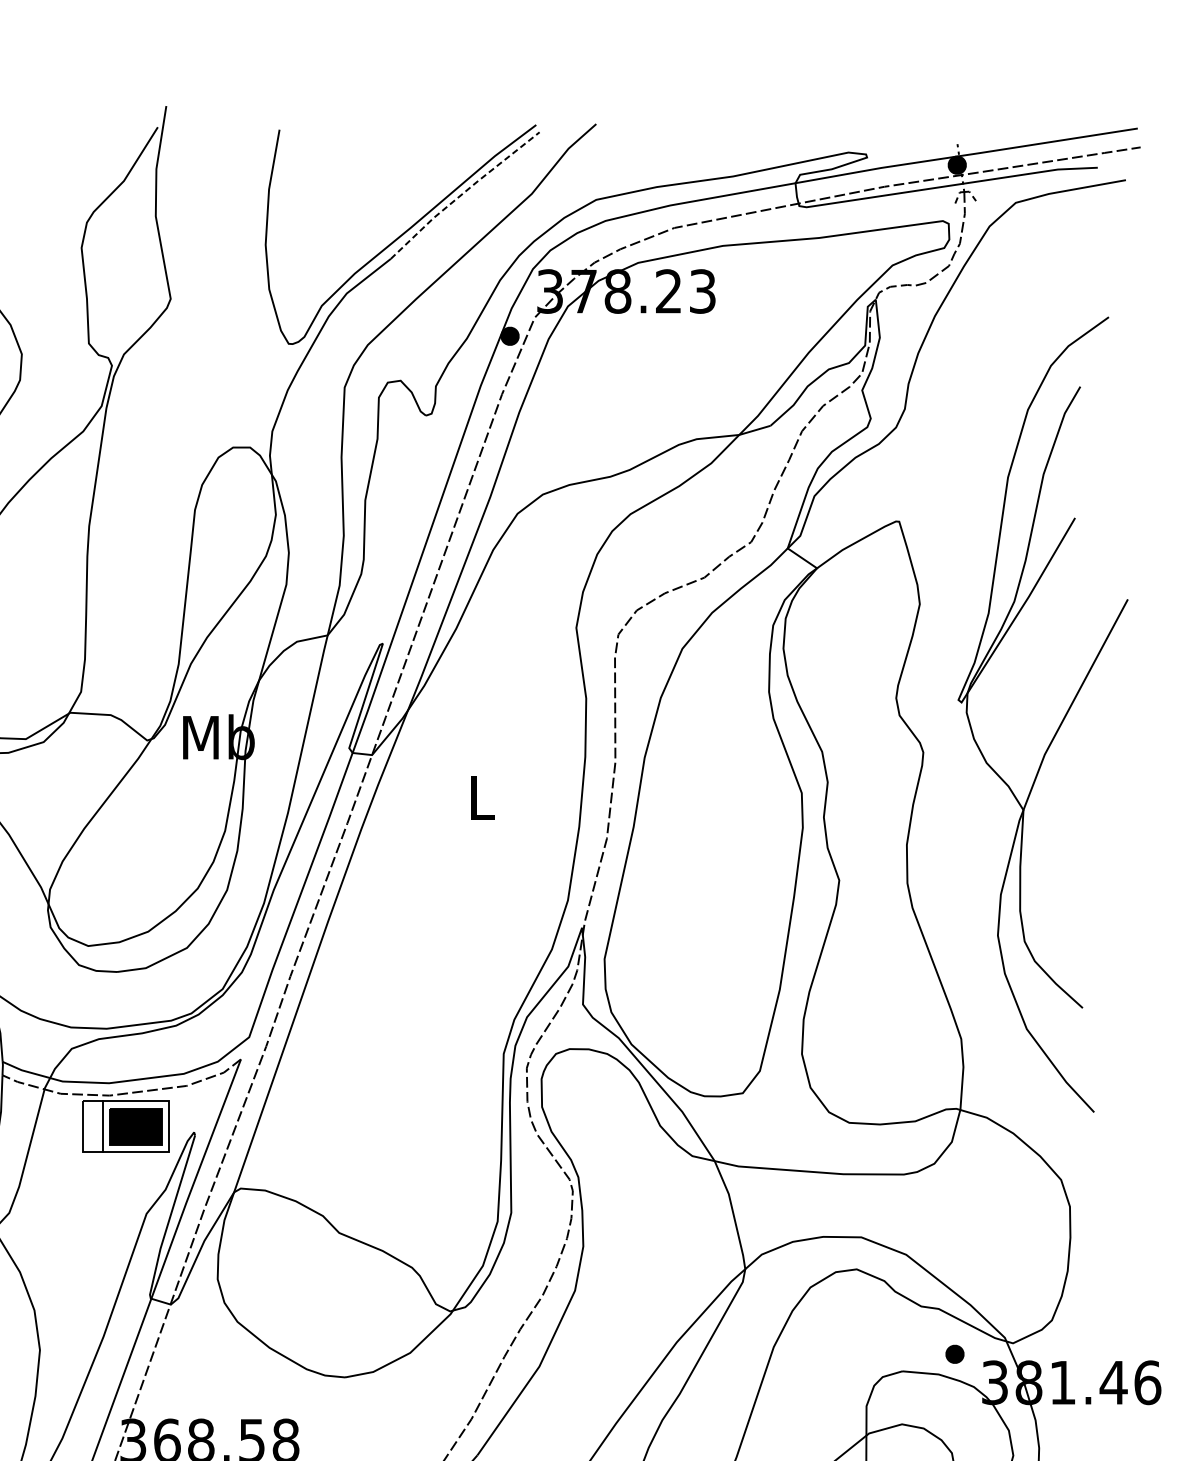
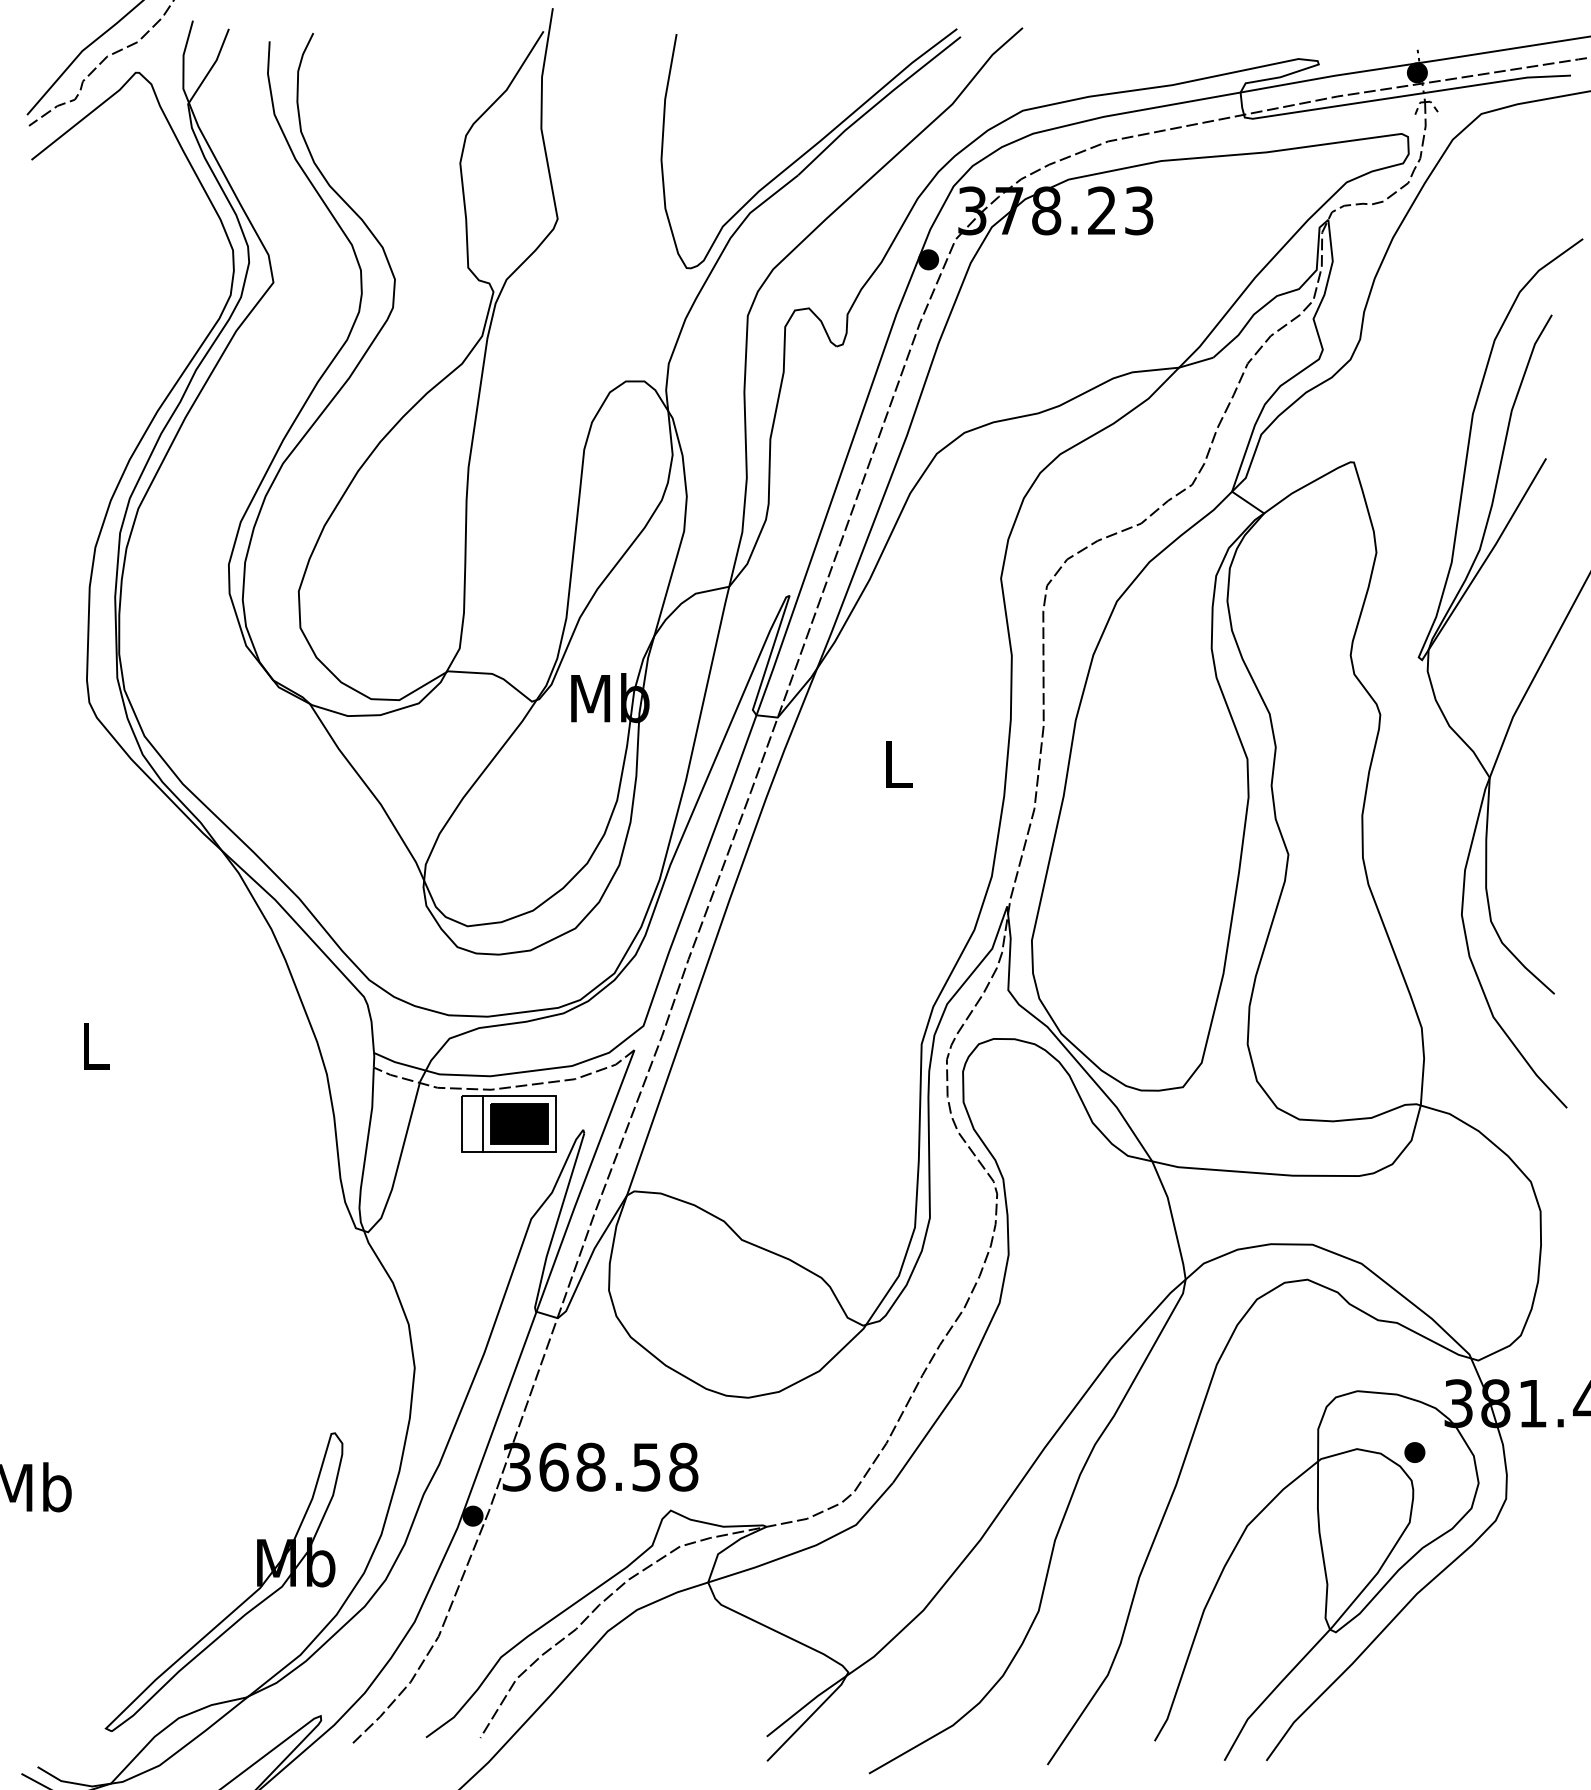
line: (463, 193) -> (877, 103), dashed -> solid
part: (954, 1354) -> (1414, 1452), moved

